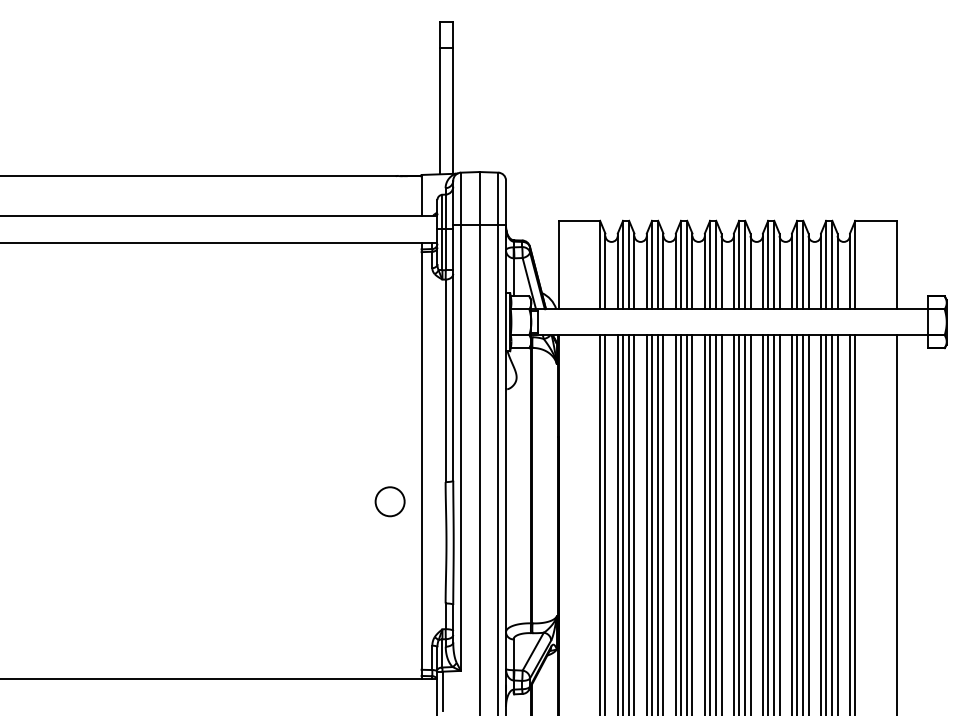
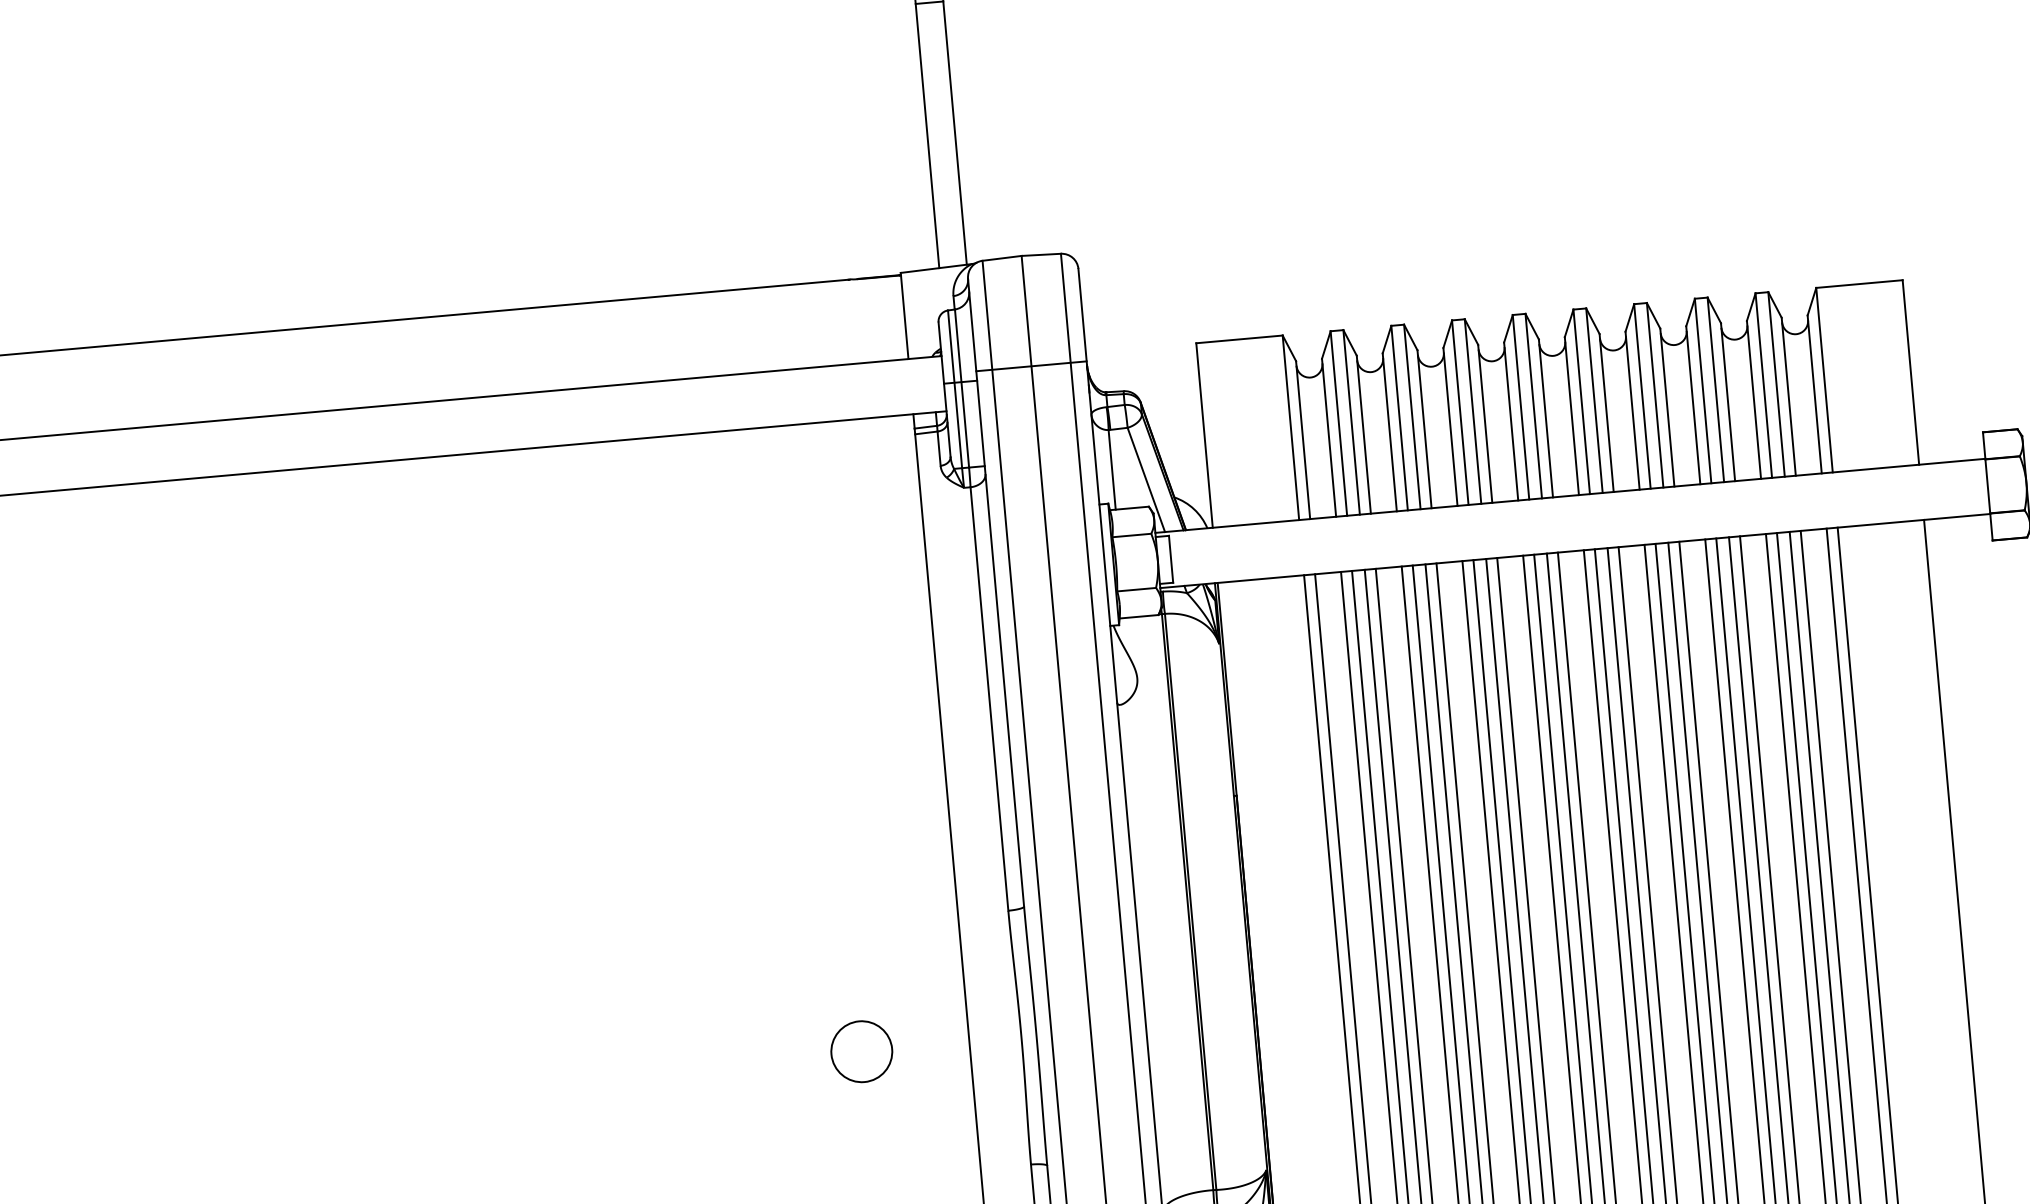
circle: (389, 501) -> (860, 1051), moved

